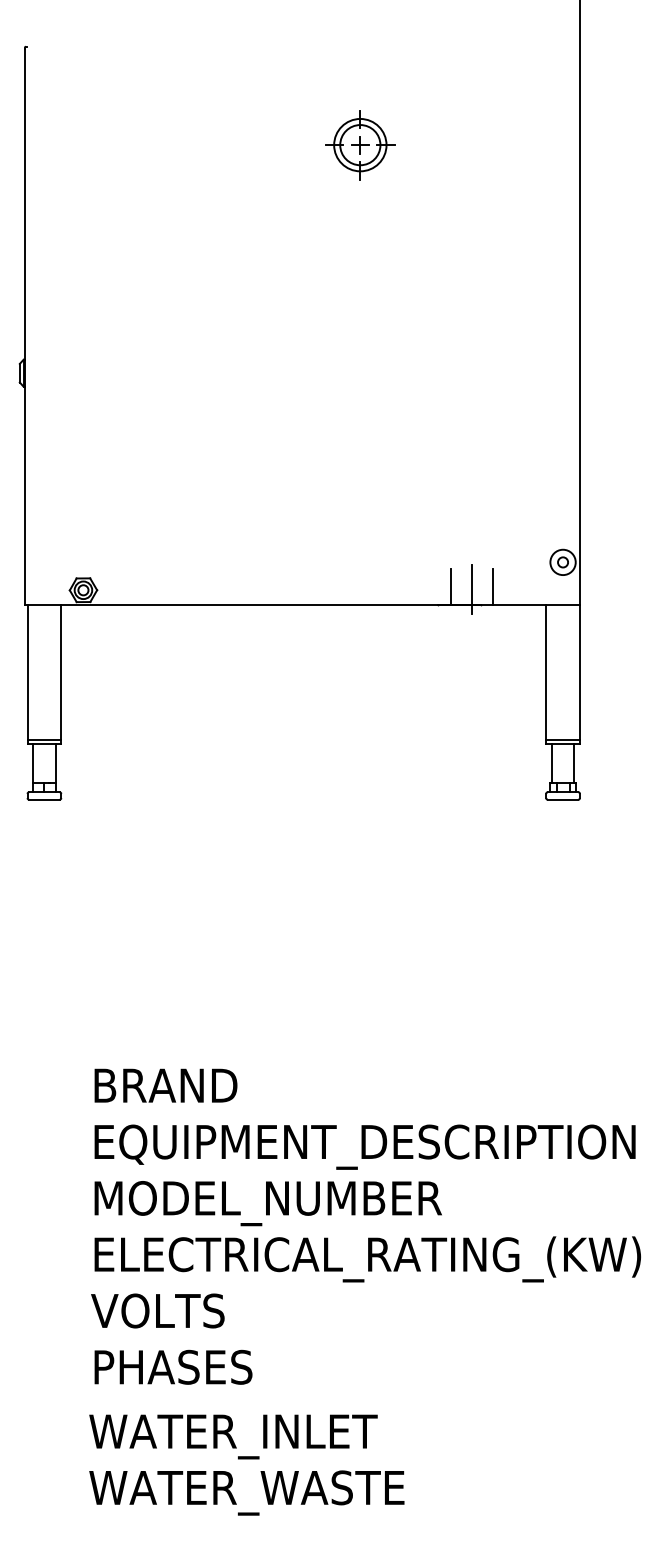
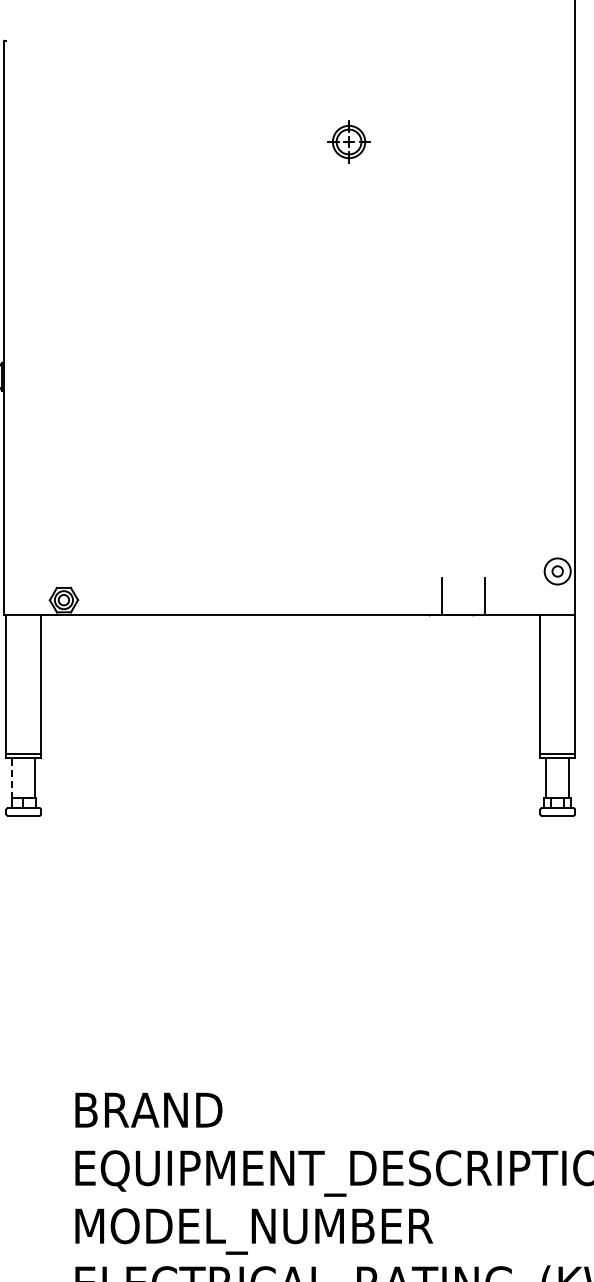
part: (360, 145) -> (349, 142), size x0.6
line: (471, 589) -> (463, 599), removed
line: (33, 763) -> (12, 778), solid -> dashed

